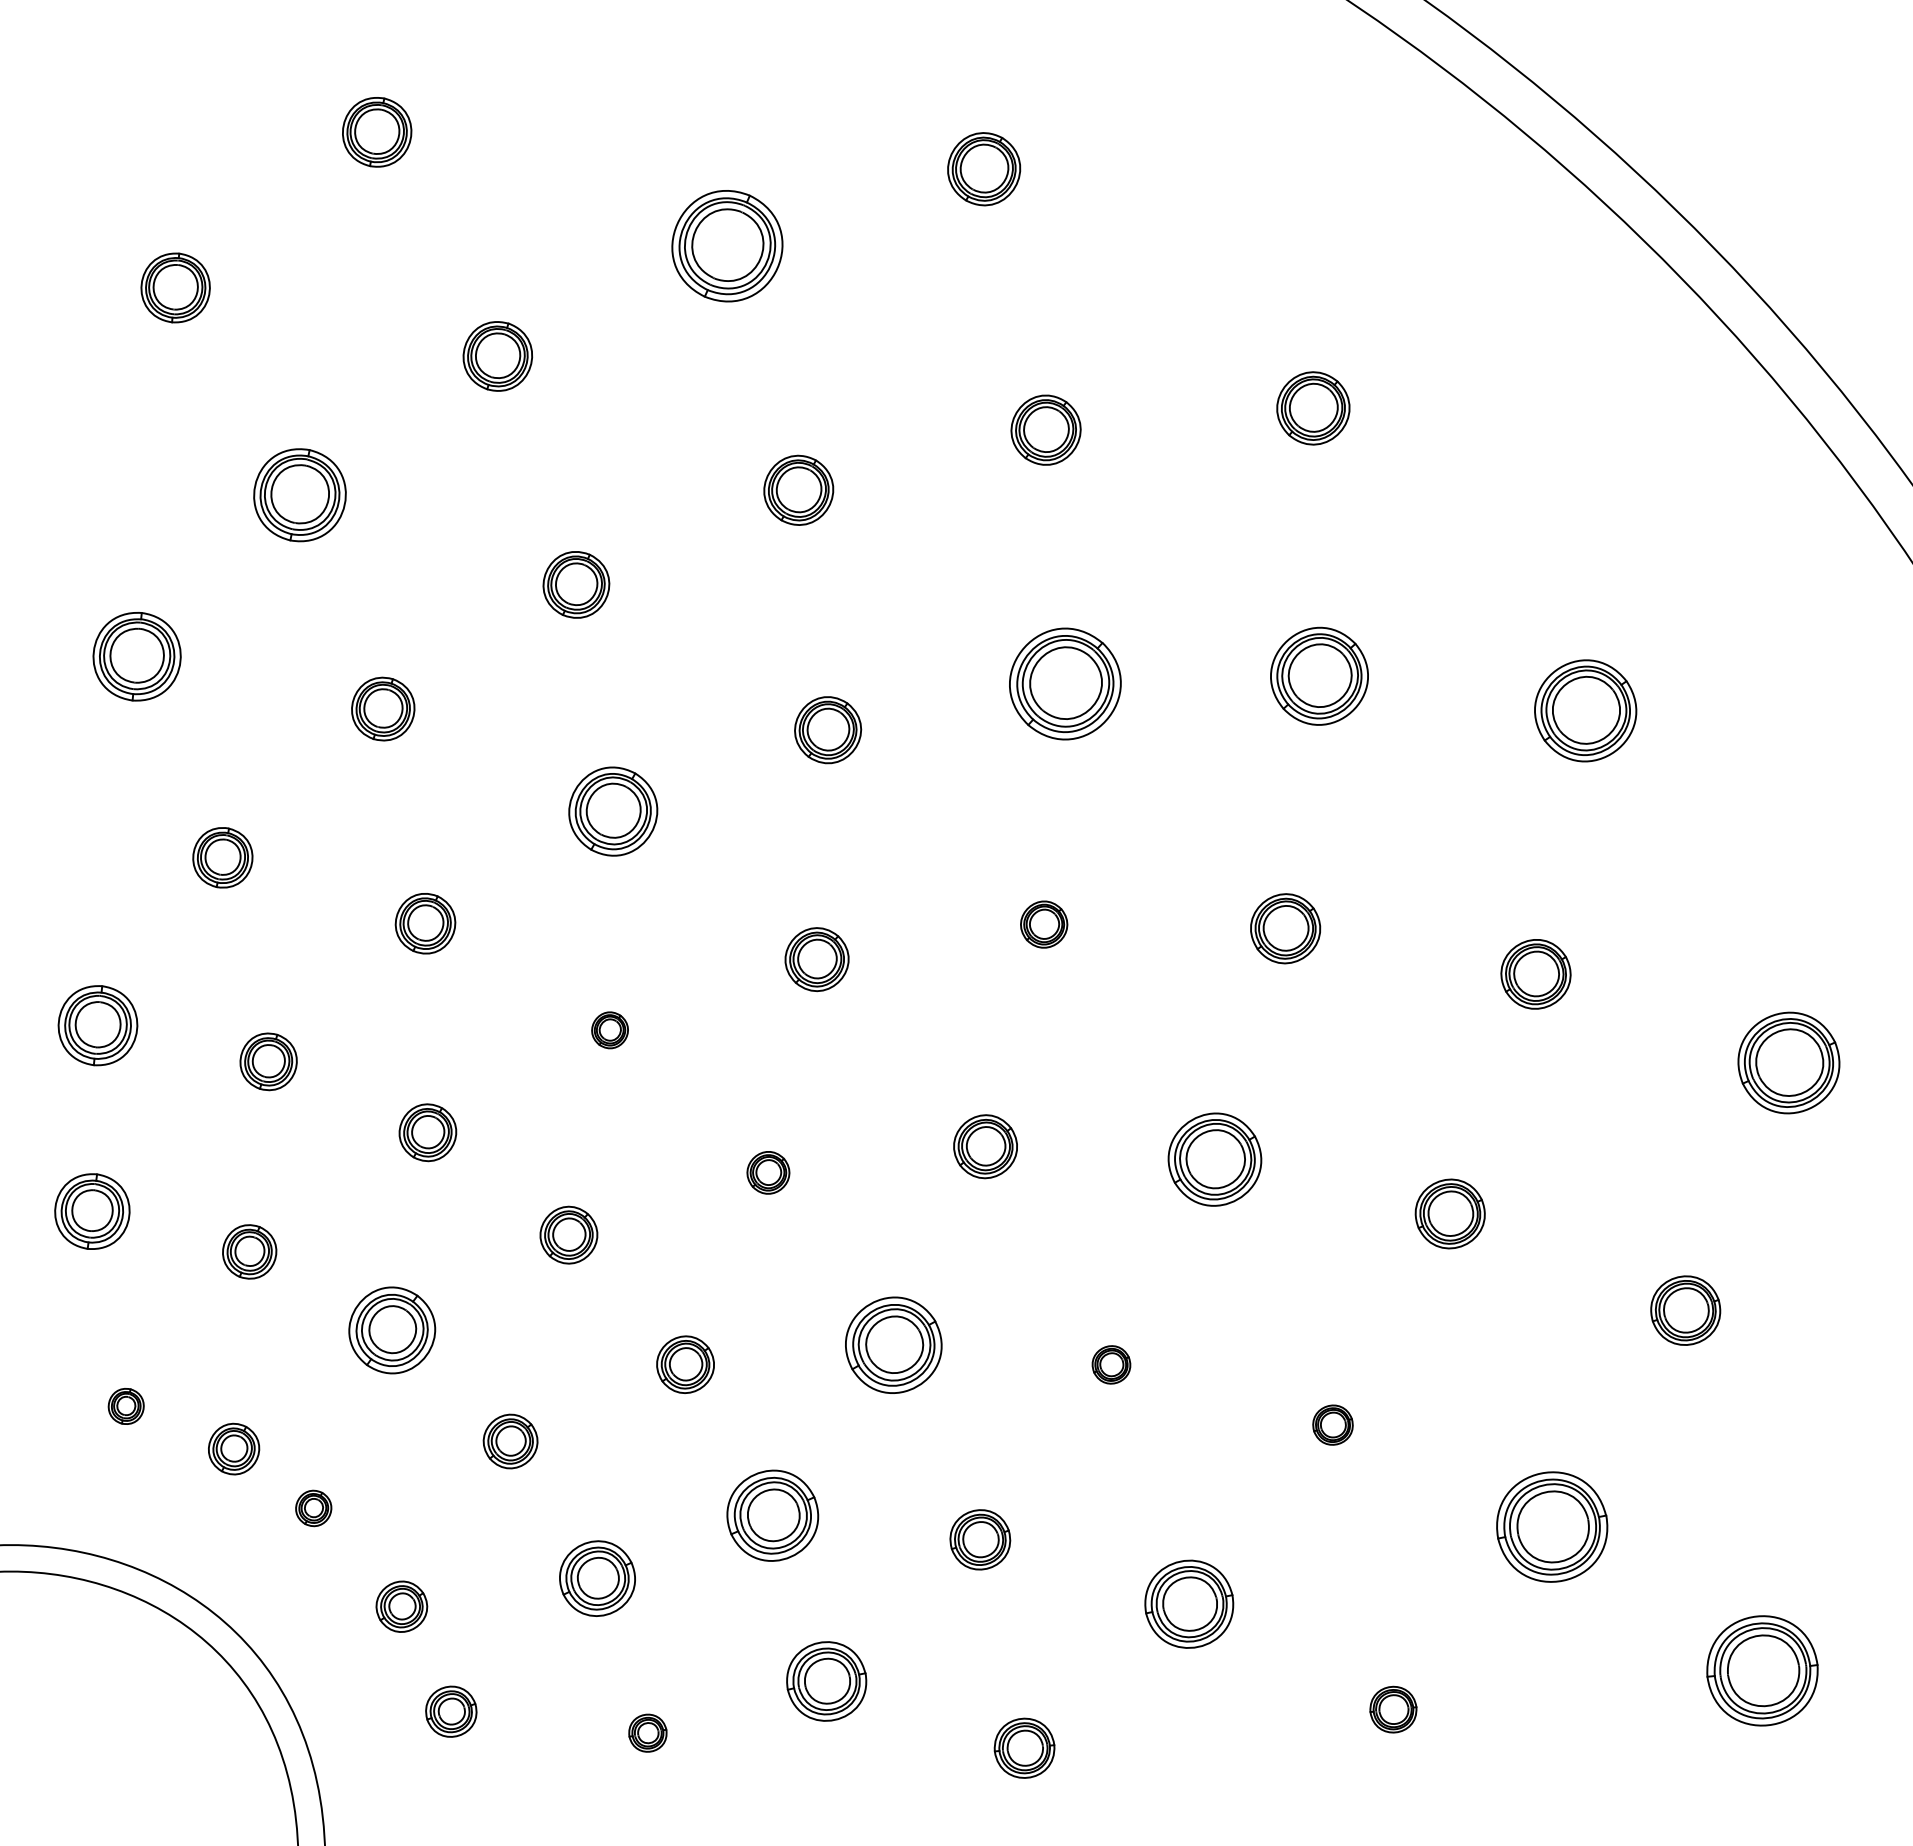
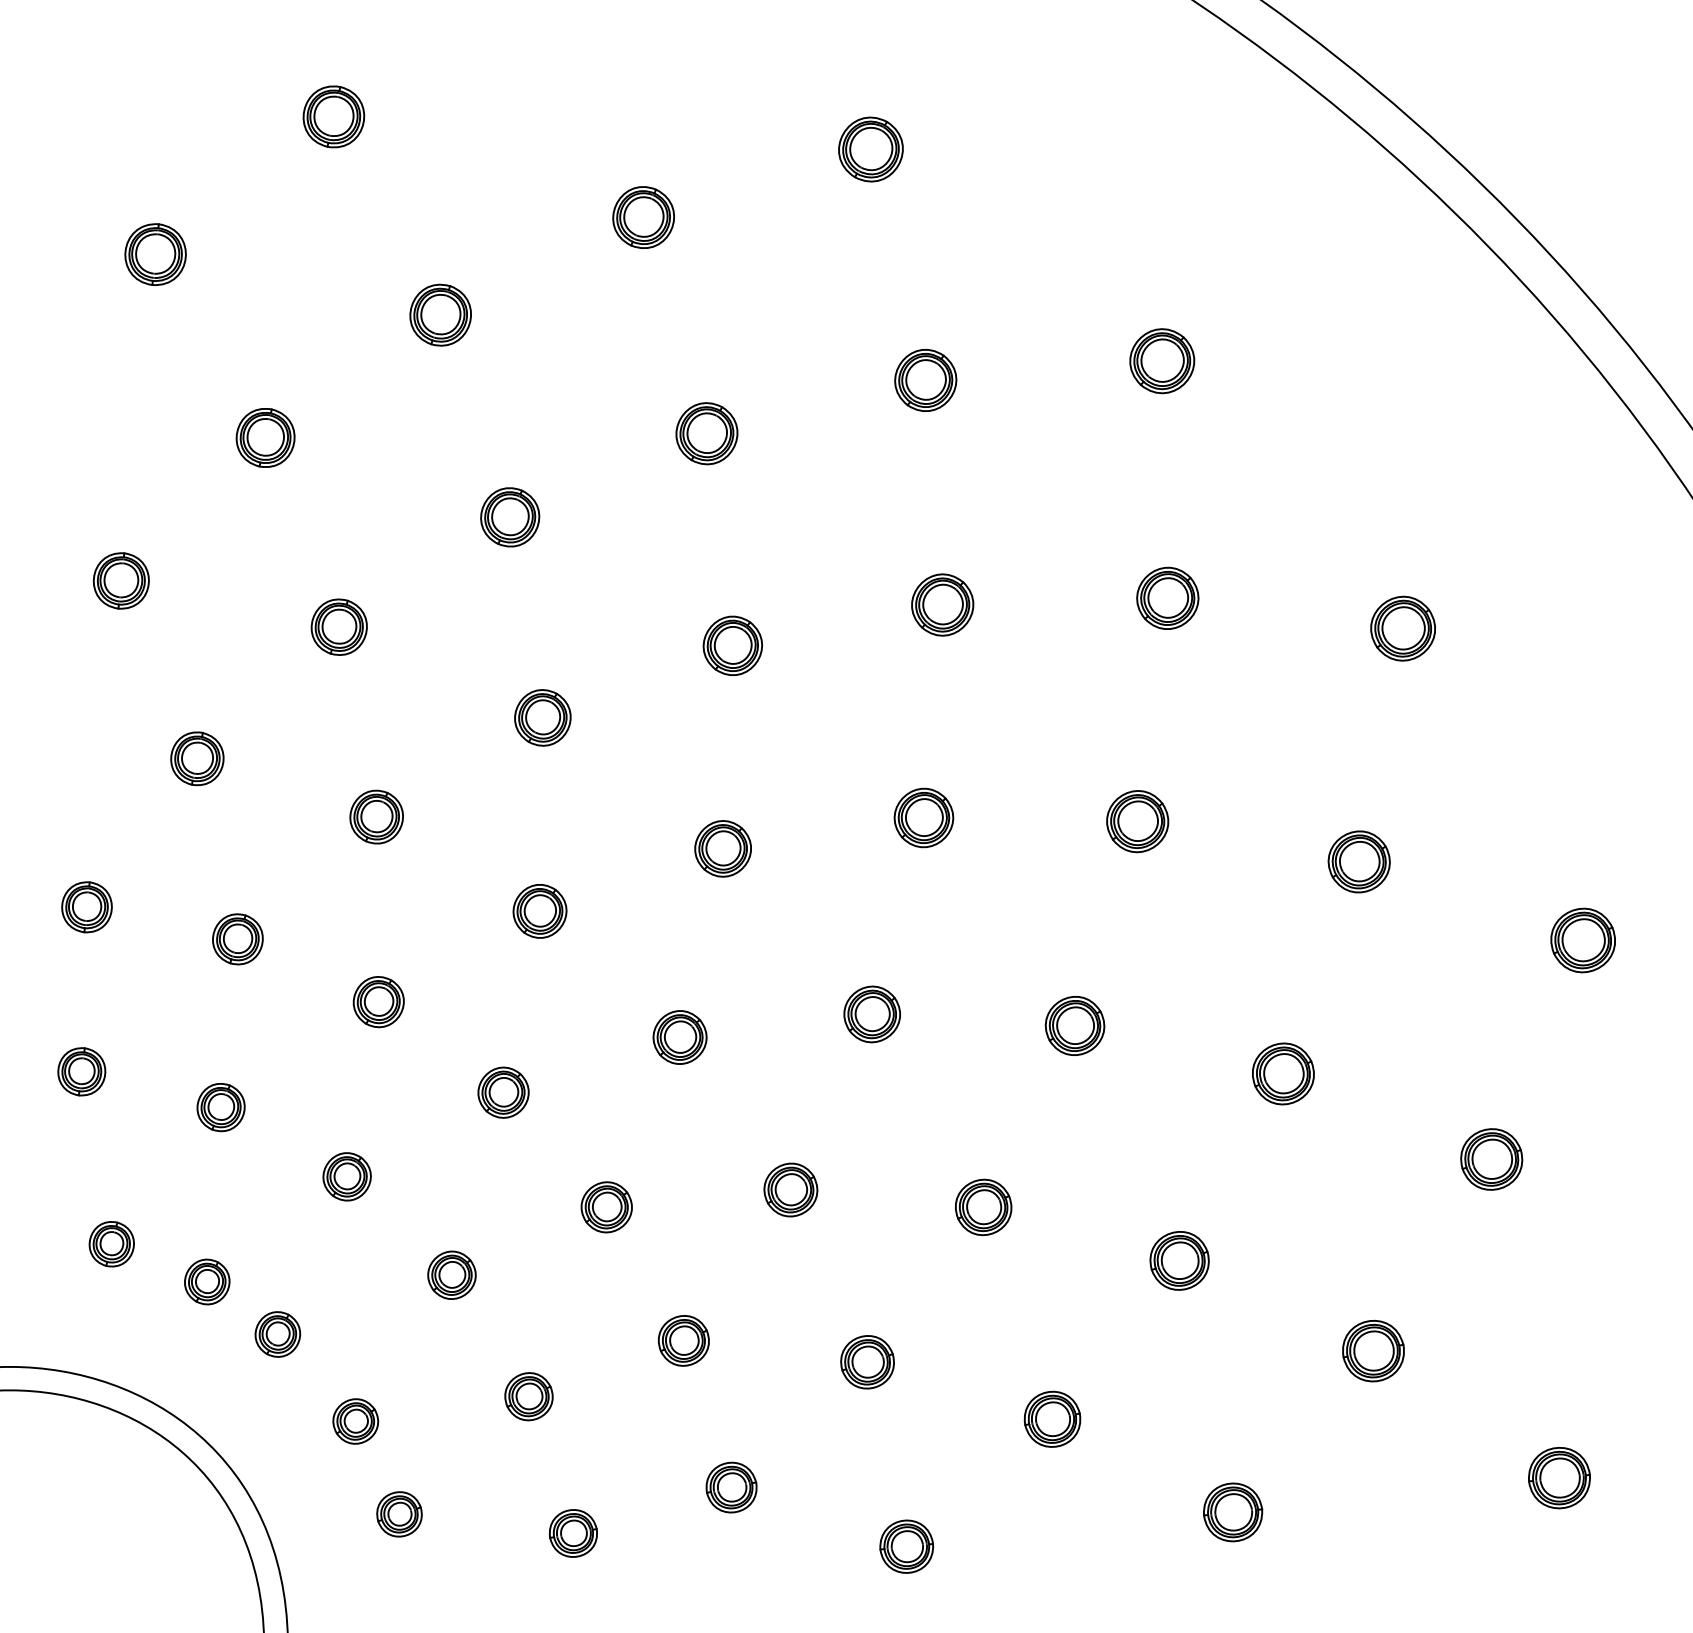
part: (726, 245) -> (642, 217), size x0.62
part: (299, 494) -> (265, 437), size x0.71
part: (136, 656) -> (120, 580), size x0.71
part: (1319, 676) -> (1167, 598), size x0.71
part: (1064, 683) -> (942, 604), size x0.62
part: (1585, 710) -> (1403, 628), size x0.71
part: (613, 811) -> (543, 717), size x0.71
part: (1044, 924) -> (924, 817), size x1.43
part: (98, 1025) -> (87, 907), size x0.71
part: (609, 1030) -> (539, 911), size x1.67
part: (1789, 1063) -> (1583, 940), size x0.71
part: (1214, 1159) -> (1074, 1025), size x0.71
part: (768, 1172) -> (680, 1037), size x1.43
part: (91, 1211) -> (81, 1071), size x0.71
part: (391, 1329) -> (346, 1176), size x0.62
part: (893, 1344) -> (790, 1189), size x0.62
part: (1111, 1364) -> (983, 1207), size x1.67
part: (126, 1406) -> (112, 1244), size x1.43
part: (1332, 1424) -> (1179, 1260), size x1.67
part: (313, 1508) -> (277, 1334), size x1.43
part: (772, 1515) -> (683, 1340), size x0.62
part: (1551, 1527) -> (1372, 1351), size x0.62
part: (597, 1578) -> (528, 1396), size x0.71
part: (1189, 1604) -> (1052, 1419), size x0.71
part: (1761, 1670) -> (1558, 1477), size x0.62
part: (826, 1681) -> (731, 1487), size x0.71
part: (1393, 1709) -> (1233, 1512), size x1.43
part: (647, 1732) -> (573, 1532), size x1.43

